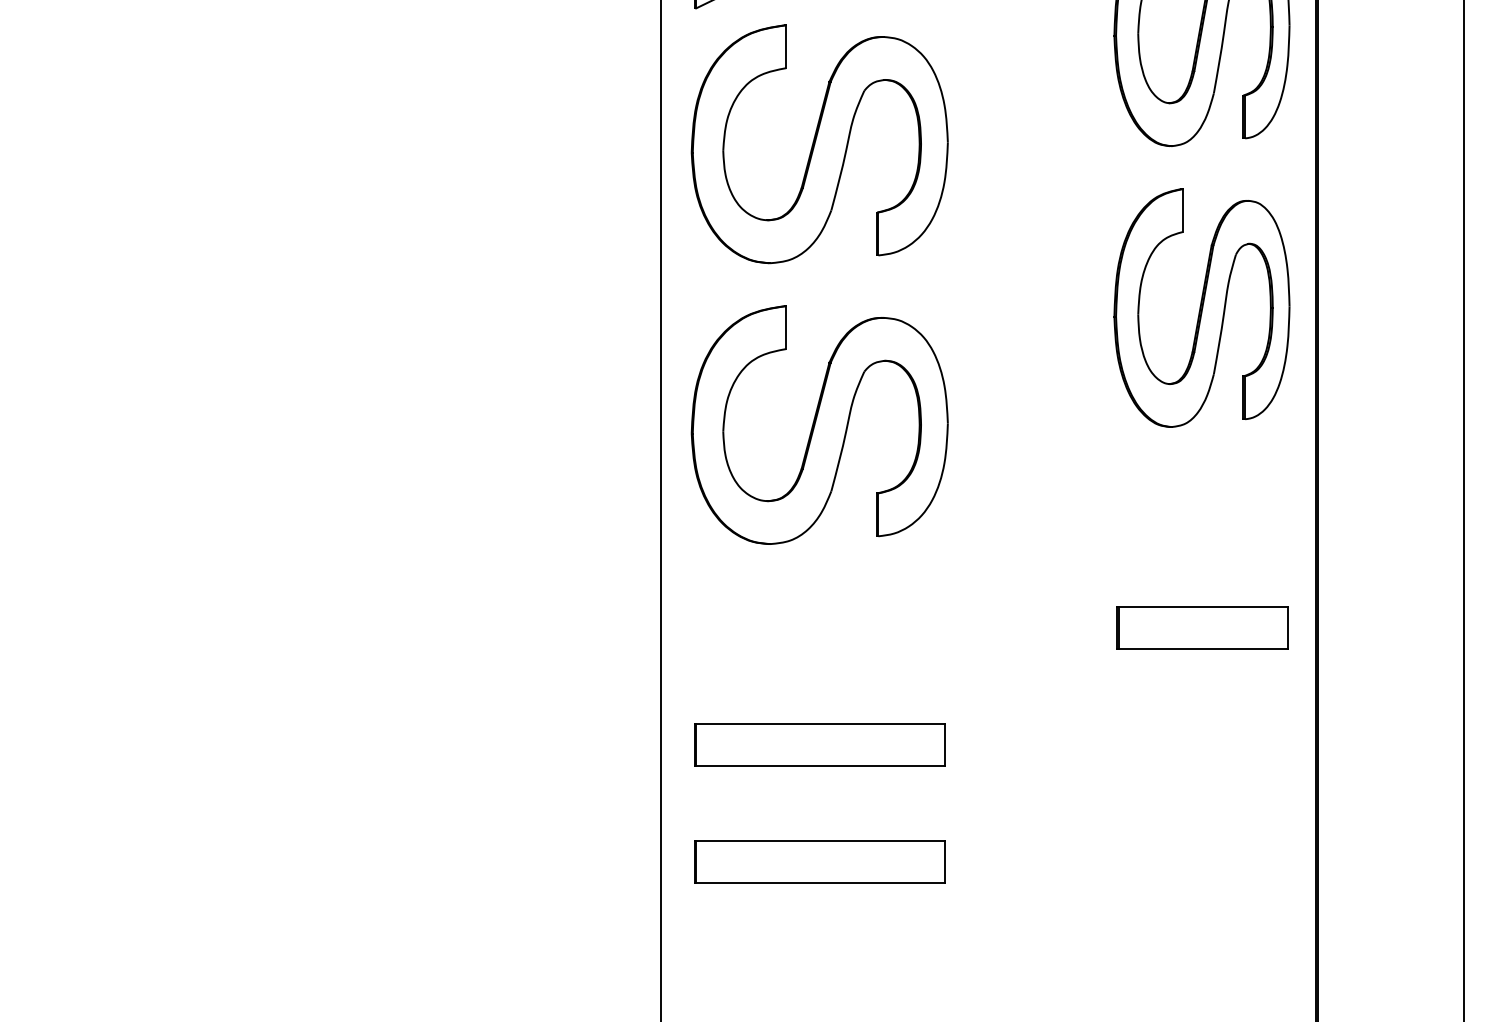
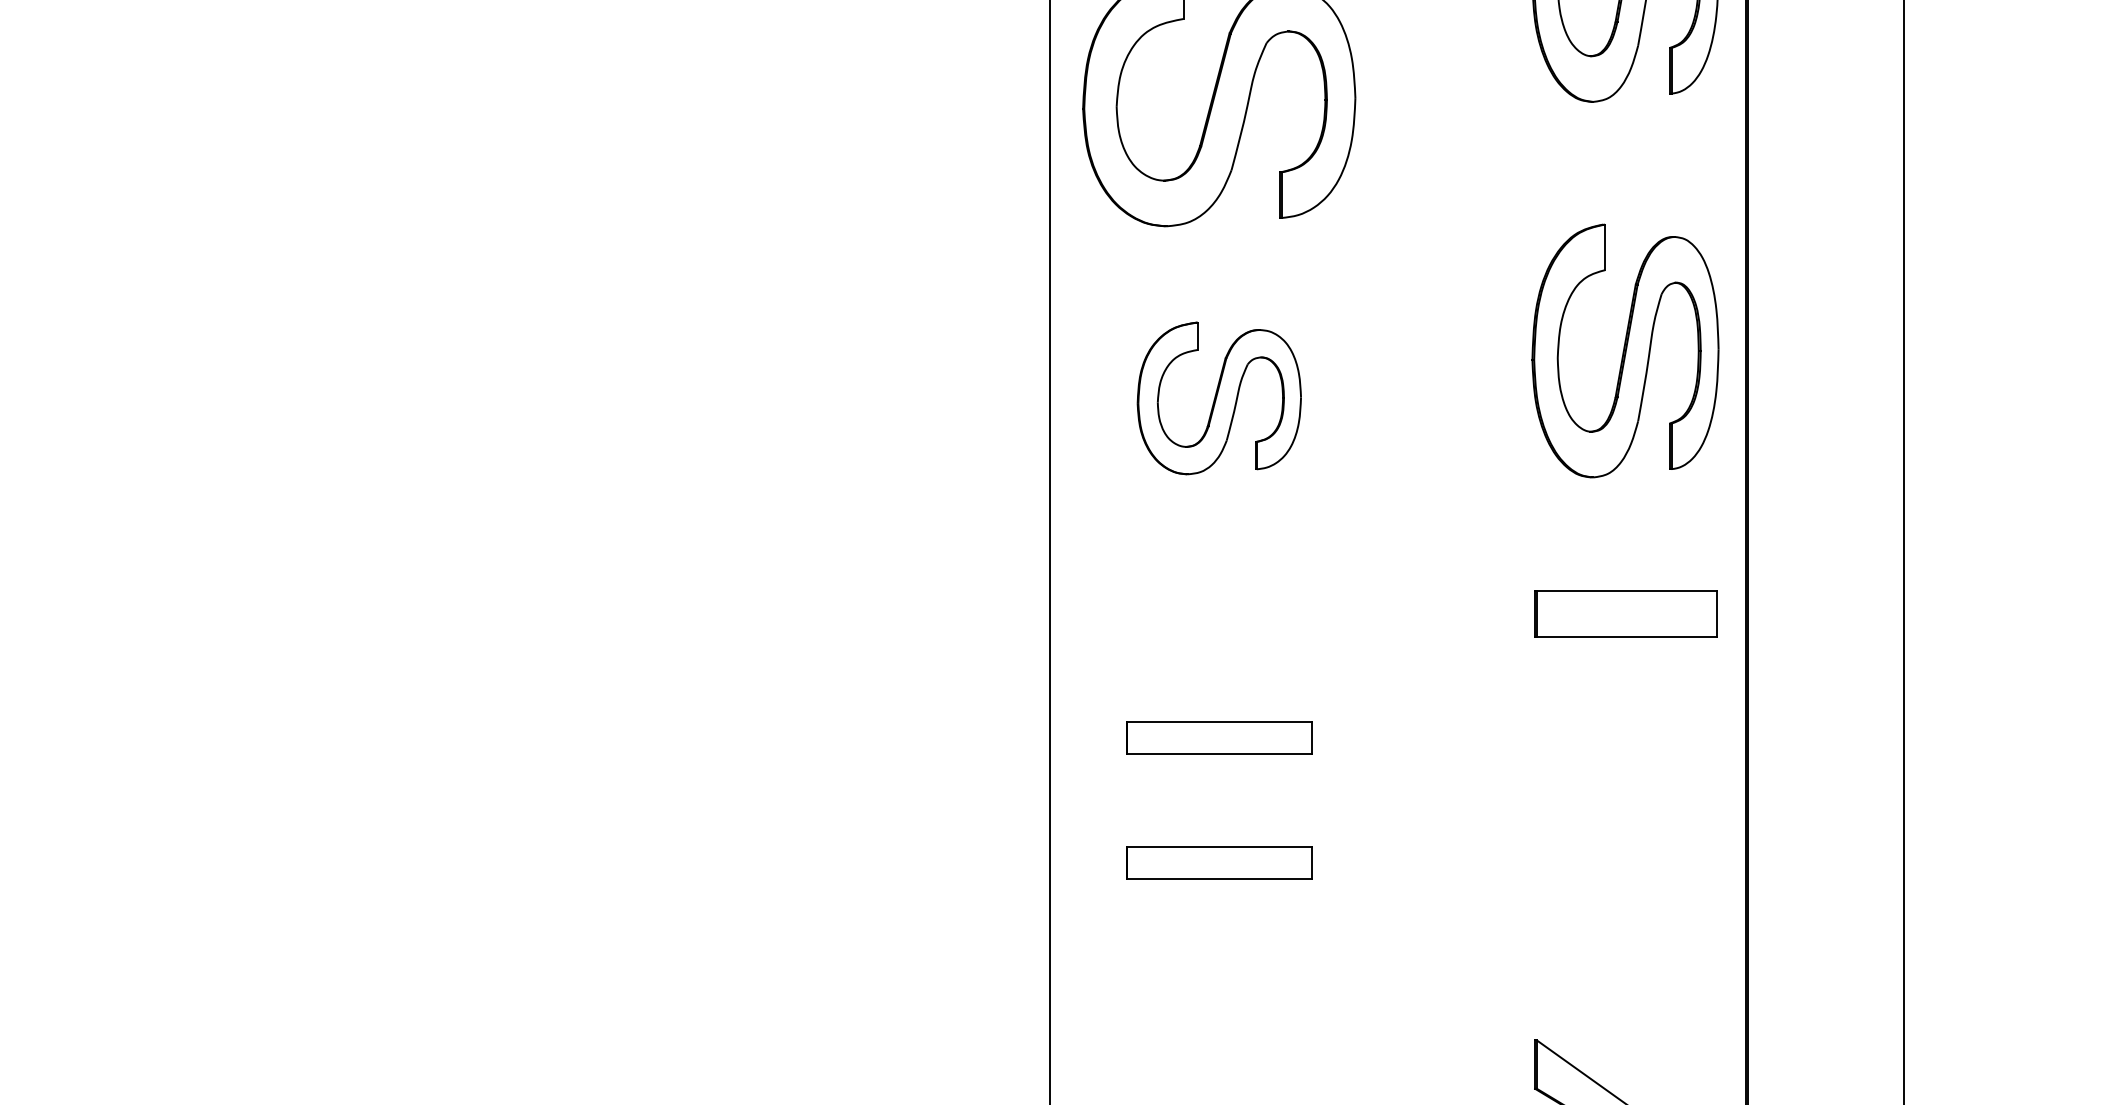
part: (1201, 307) -> (1625, 350), moved
part: (820, 425) -> (1219, 398), size x0.6
part: (820, 745) -> (1219, 738), size x0.7
part: (820, 861) -> (1219, 862), size x0.7

